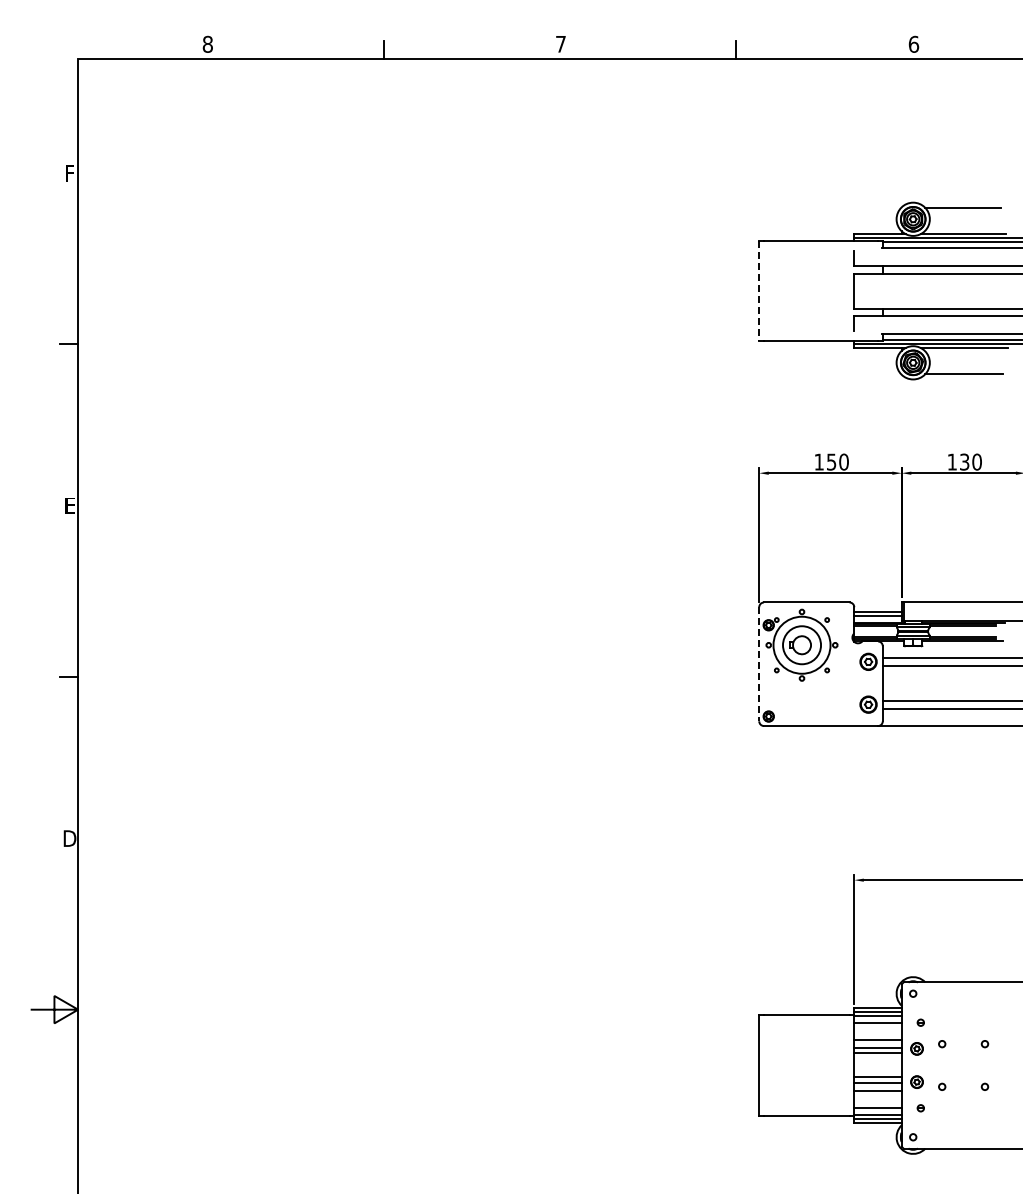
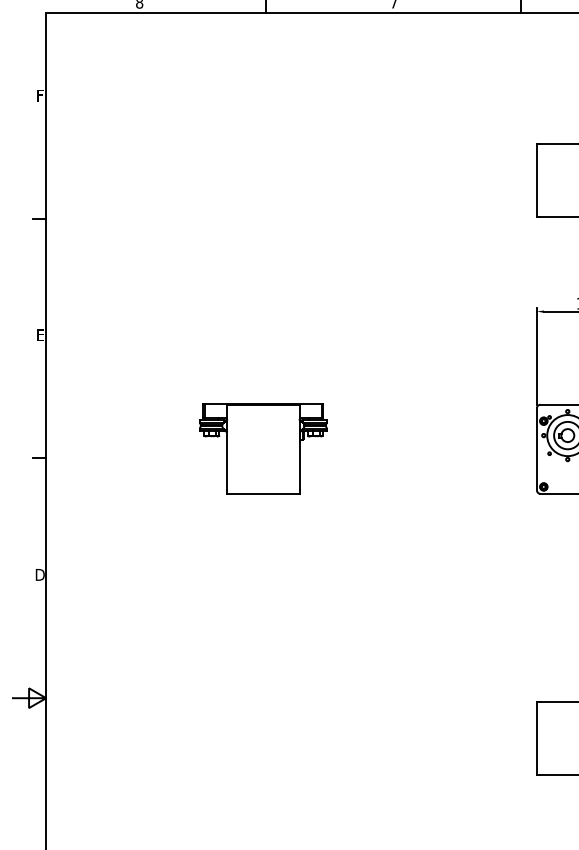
line: (759, 291) -> (537, 180), dashed -> solid
part: (379, 663) -> (263, 448), added
line: (759, 664) -> (537, 449), dashed -> solid

